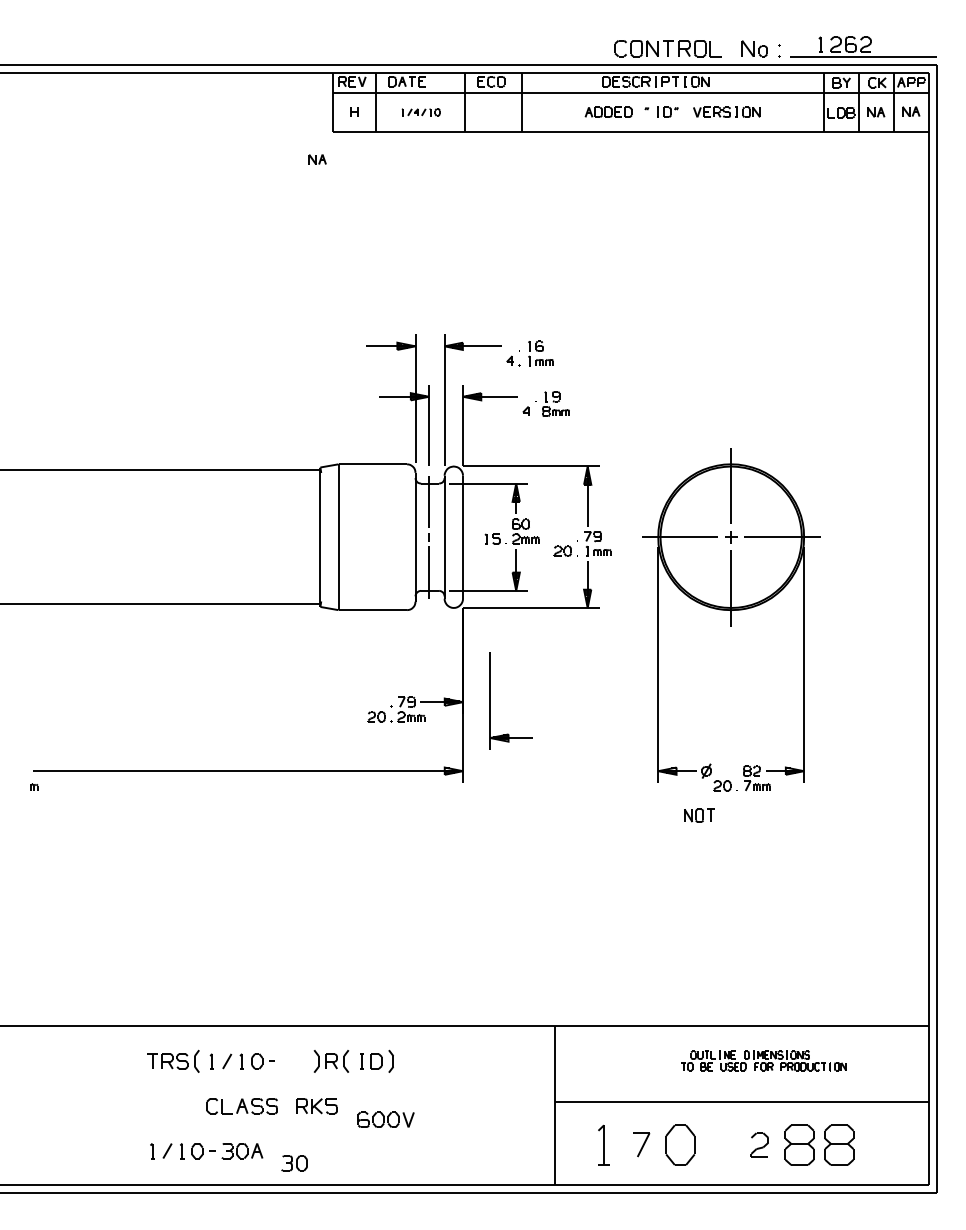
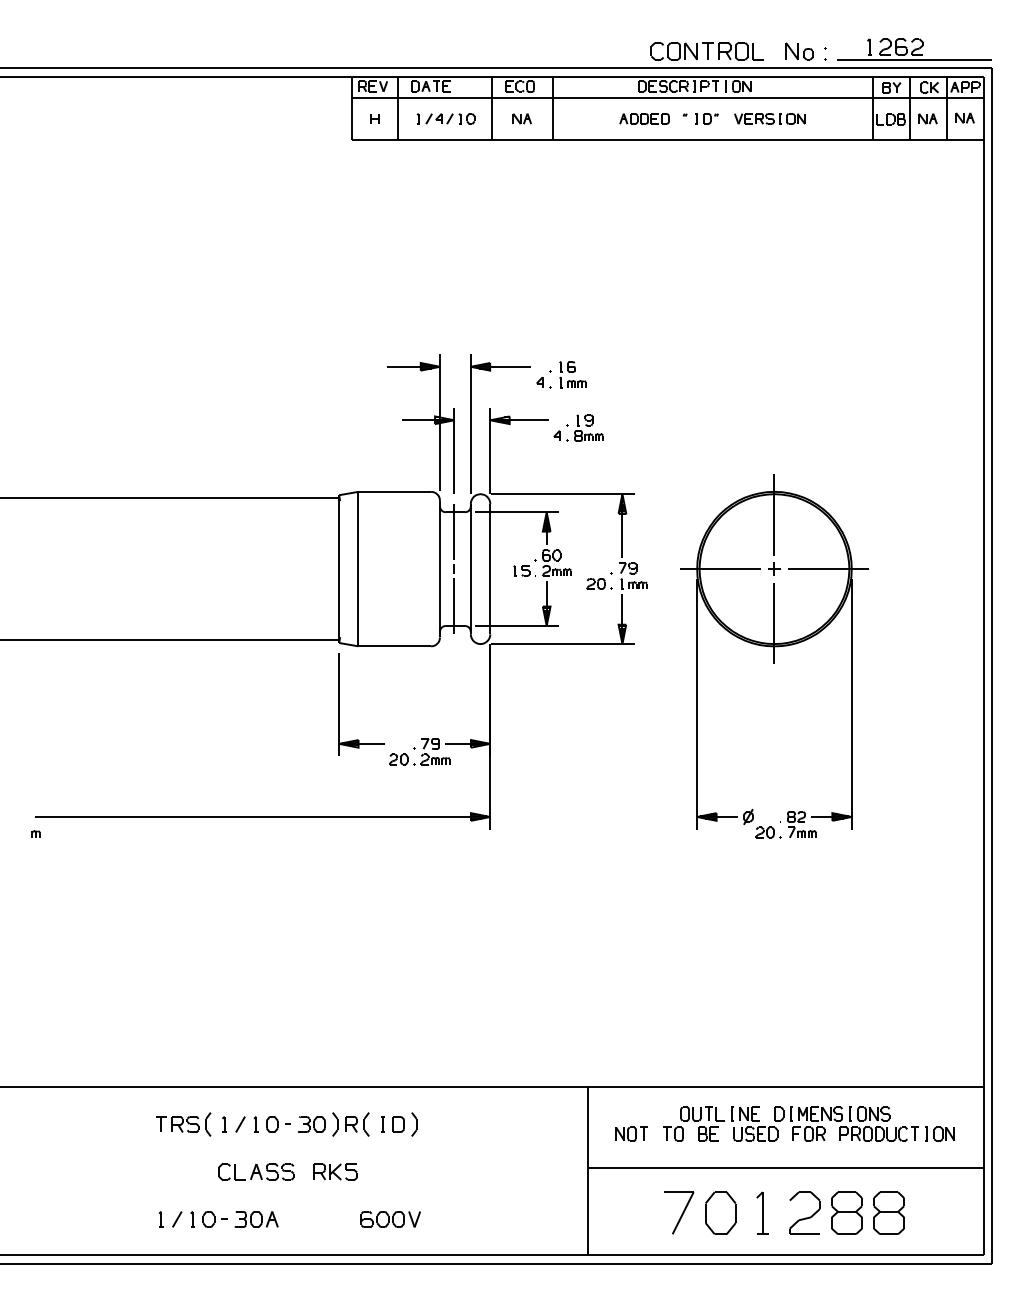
part: (420, 111) -> (445, 118), size x1.43
part: (316, 159) -> (521, 118), moved
part: (490, 700) -> (339, 704), moved
part: (699, 815) -> (631, 1133), moved
part: (763, 1060) -> (808, 1123), size x1.67
part: (385, 1119) -> (390, 1219), moved
part: (603, 1144) -> (762, 1212), moved
part: (641, 1144) -> (679, 1212), size x1.67
part: (759, 1144) -> (804, 1212), size x1.67
part: (294, 1163) -> (311, 1124), moved

